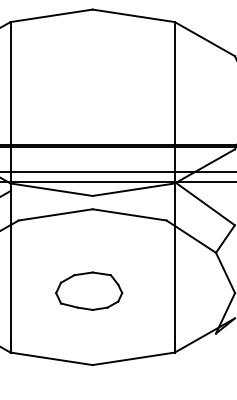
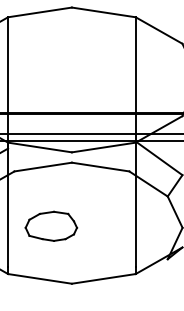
part: (89, 290) -> (51, 225), moved

